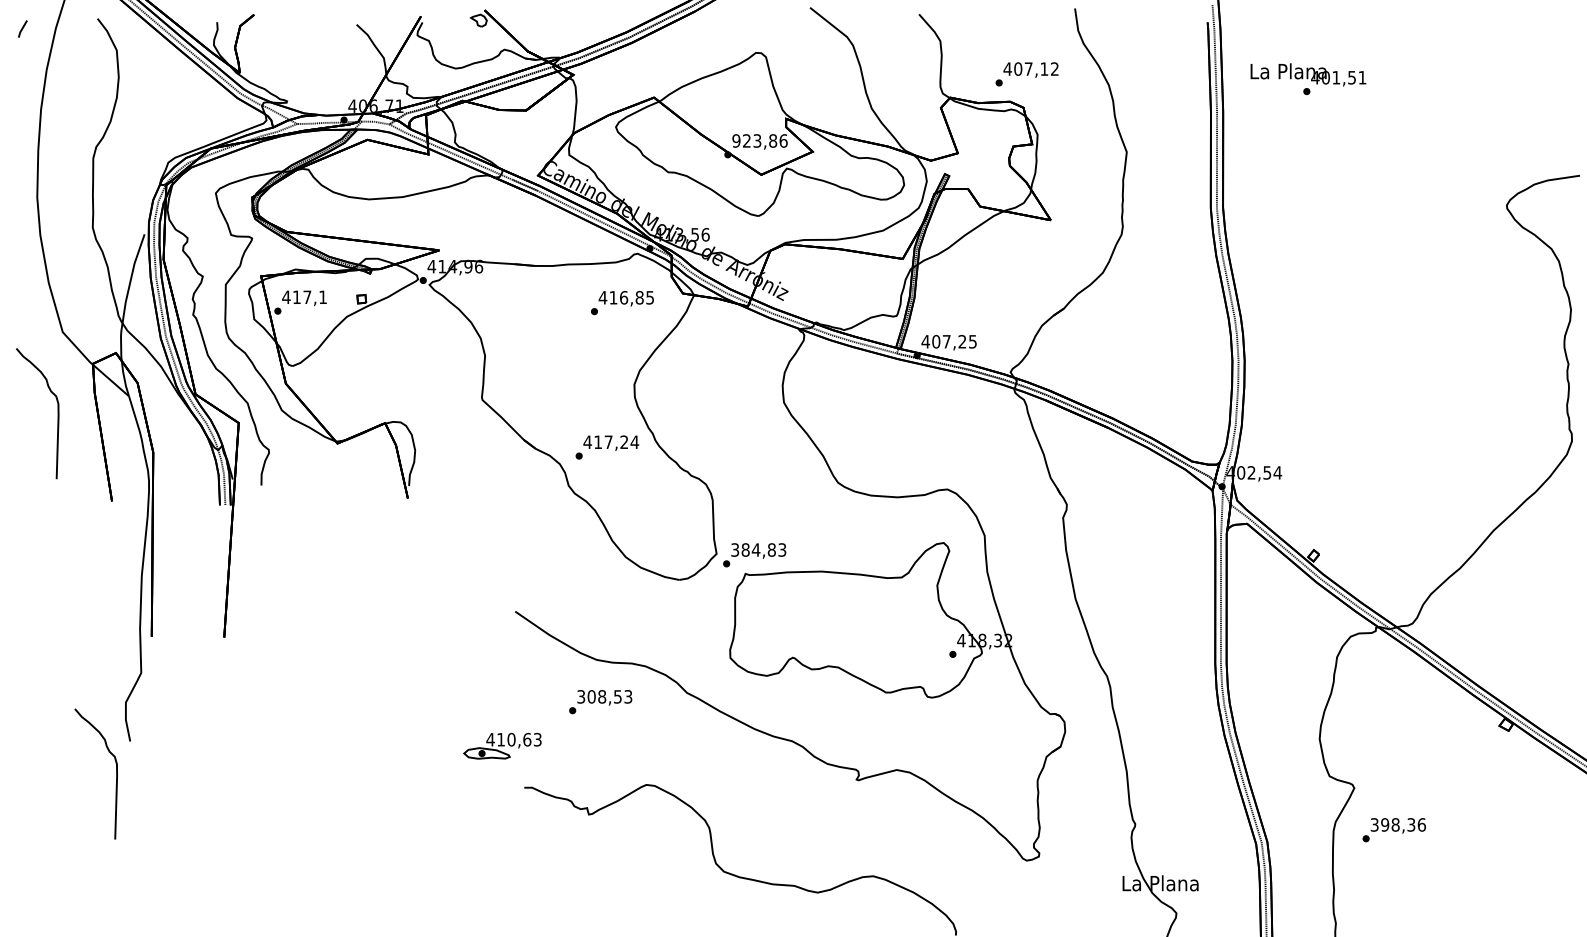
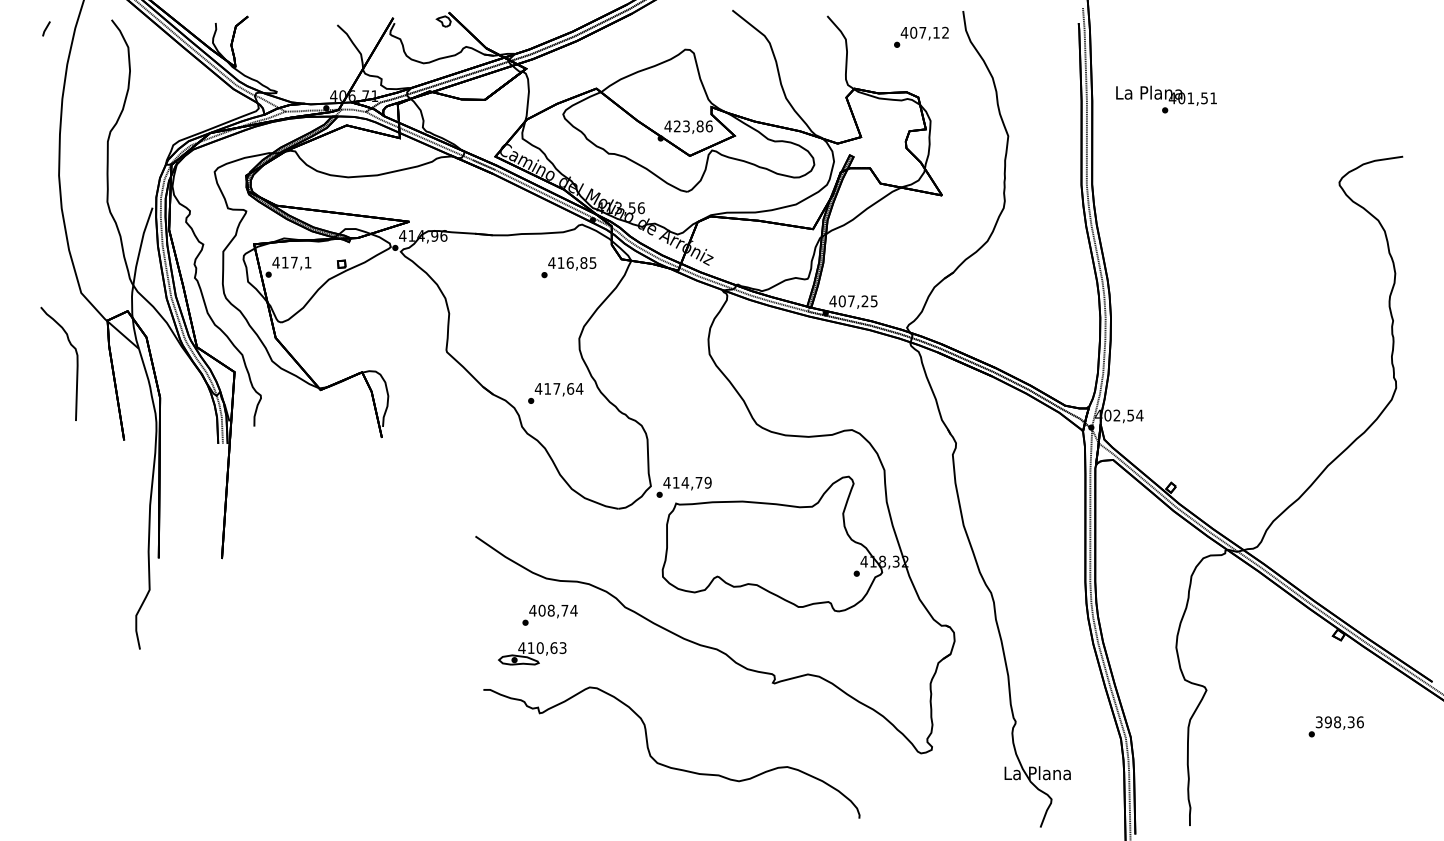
text: (1027, 73) -> (921, 36), moved
text: (1308, 79) -> (1166, 99), moved
text: (735, 141) -> (667, 126), 923,86 -> 423,86
text: (624, 441) -> (570, 388), 417,24 -> 417,64
text: (758, 549) -> (687, 482), 384,83 -> 414,79
text: (604, 696) -> (553, 610), 308,53 -> 408,74
part: (502, 745) -> (532, 653), moved
curve: (115, 773) -> (127, 677), removed
text: (1393, 829) -> (1335, 726), moved

